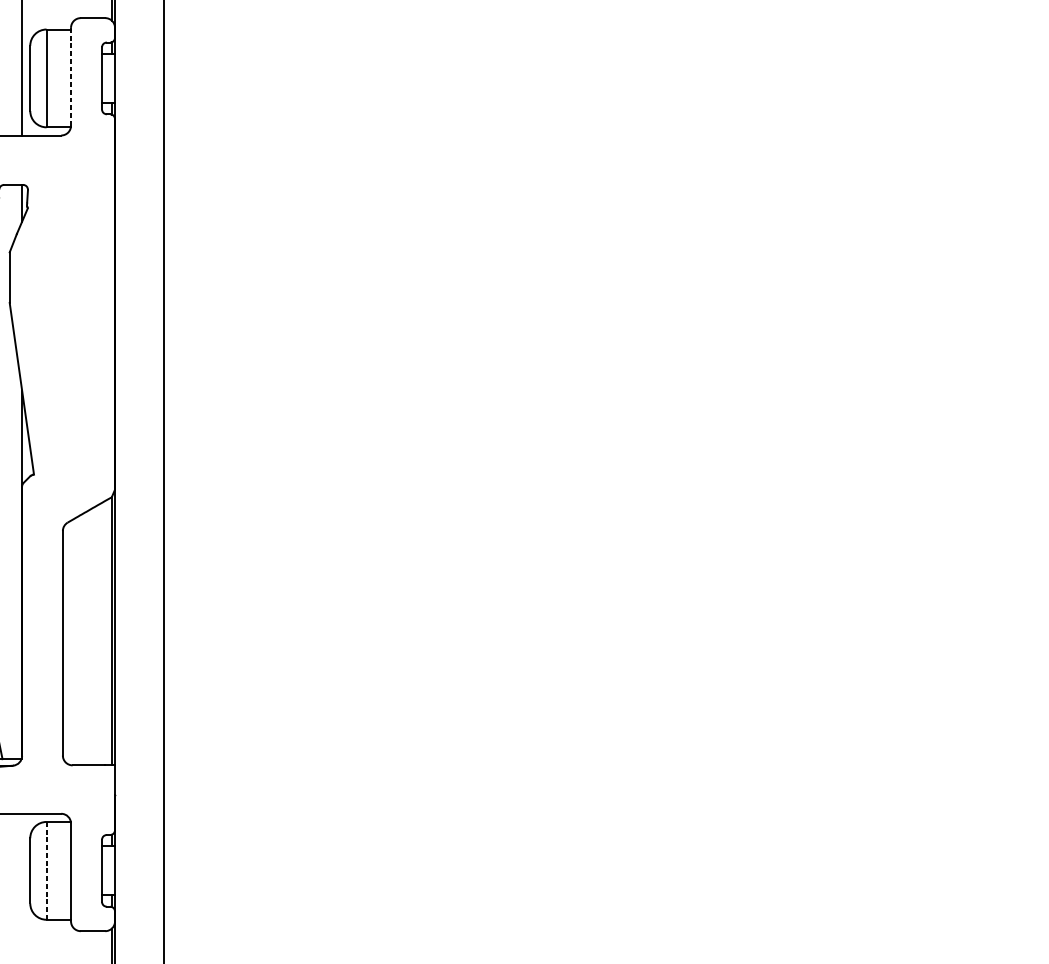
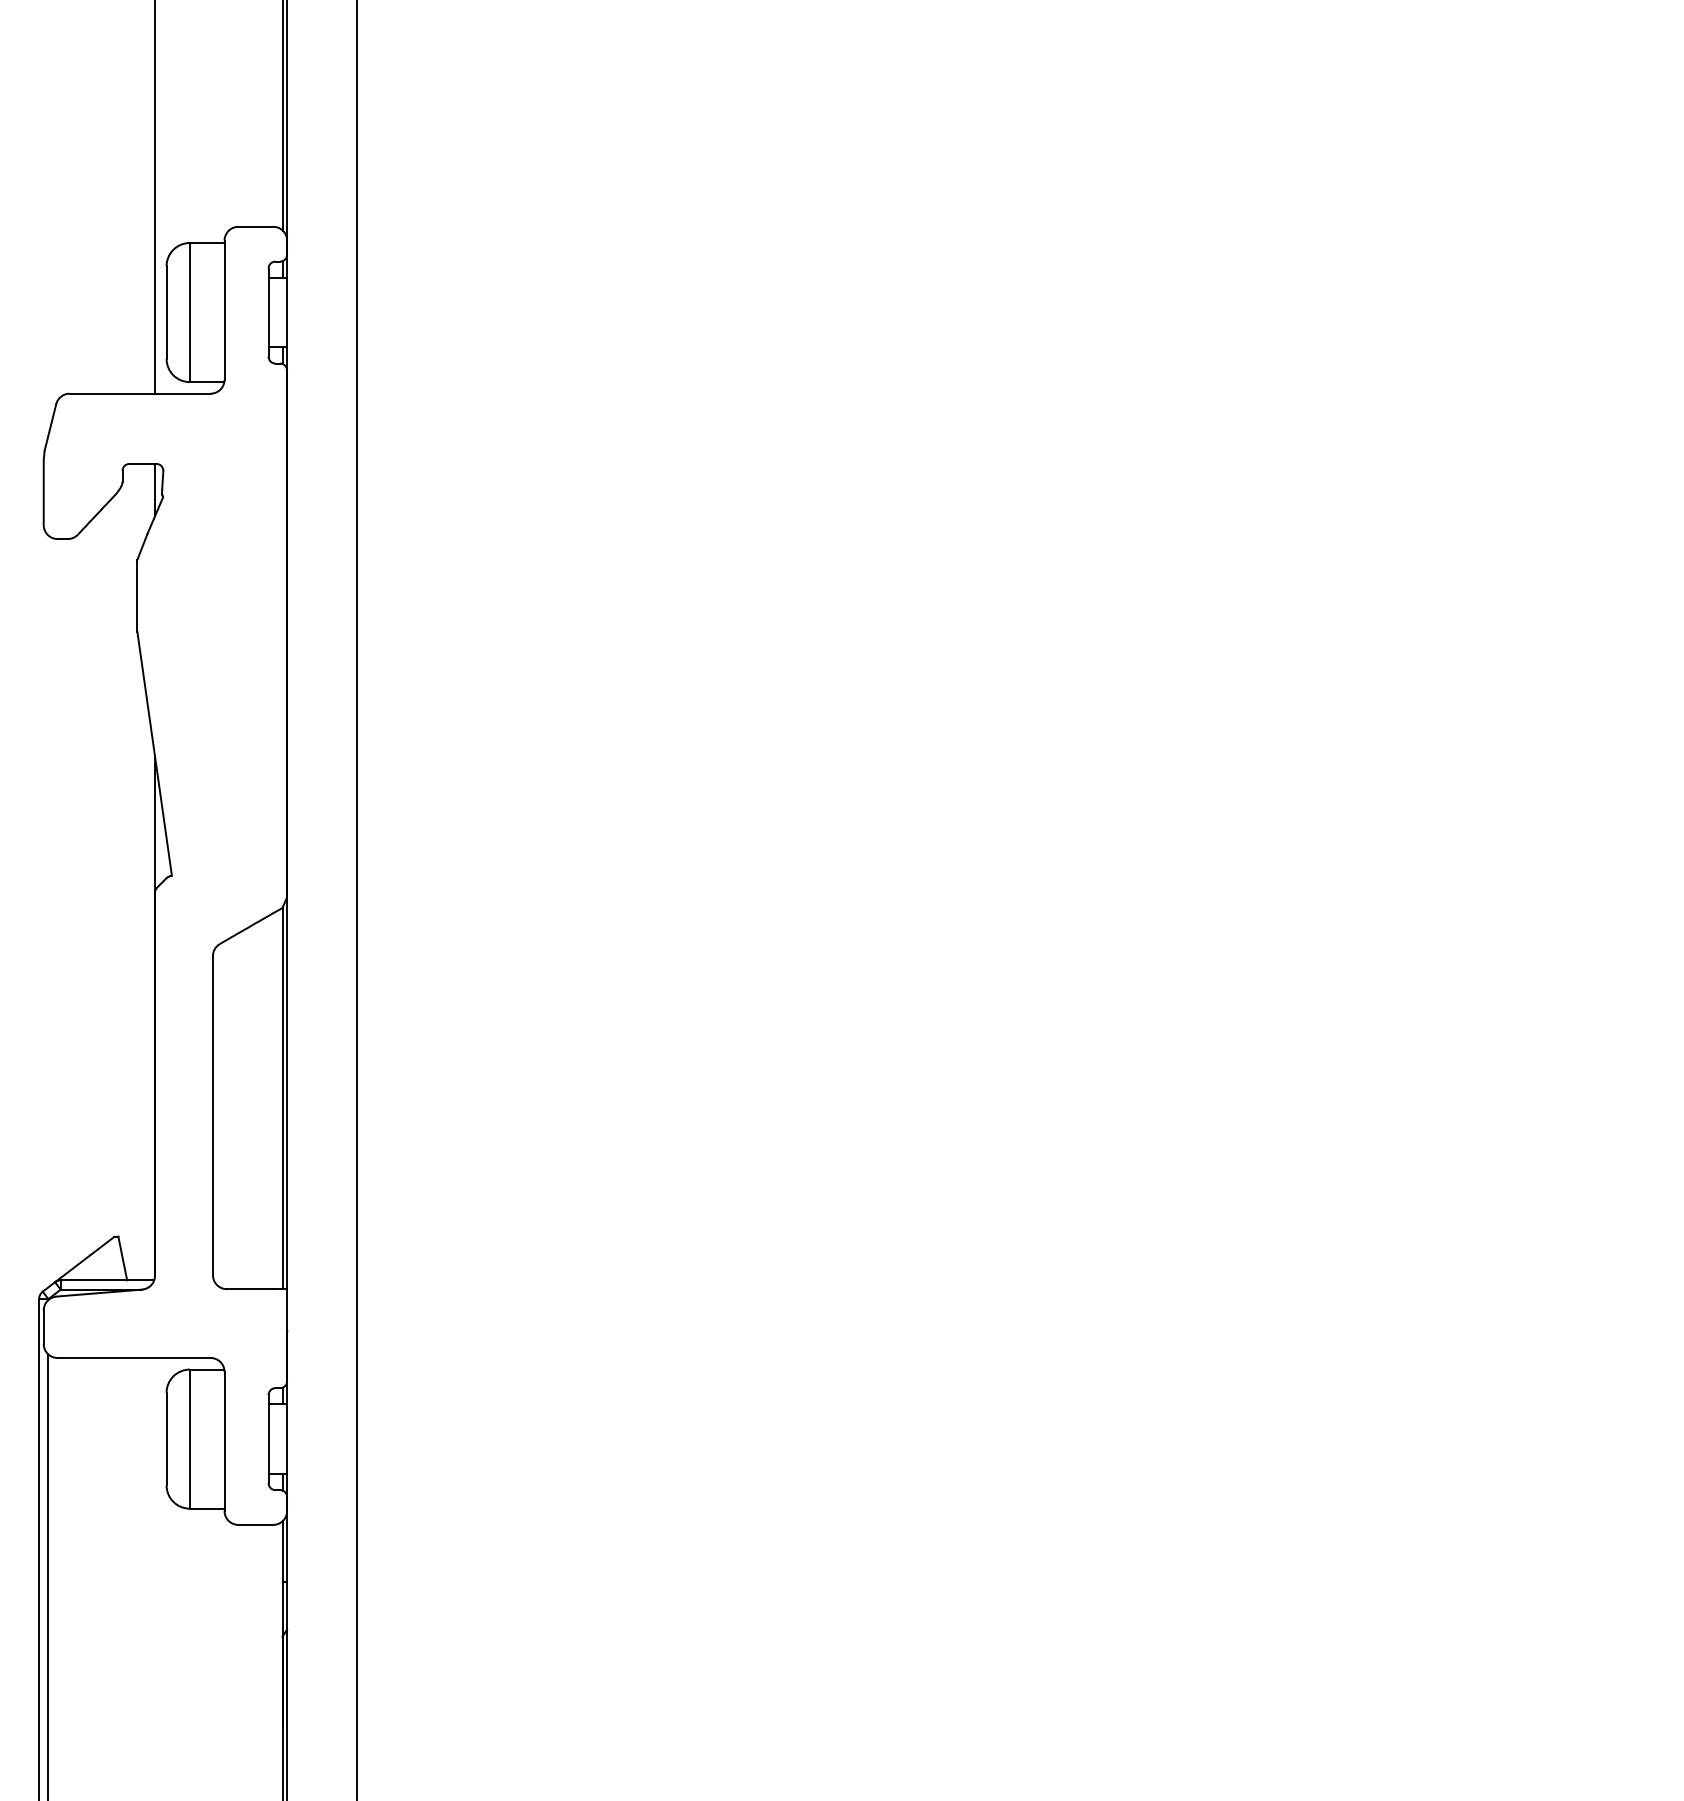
line: (71, 76) -> (224, 310), dashed -> solid
line: (46, 871) -> (189, 1439), dashed -> solid

